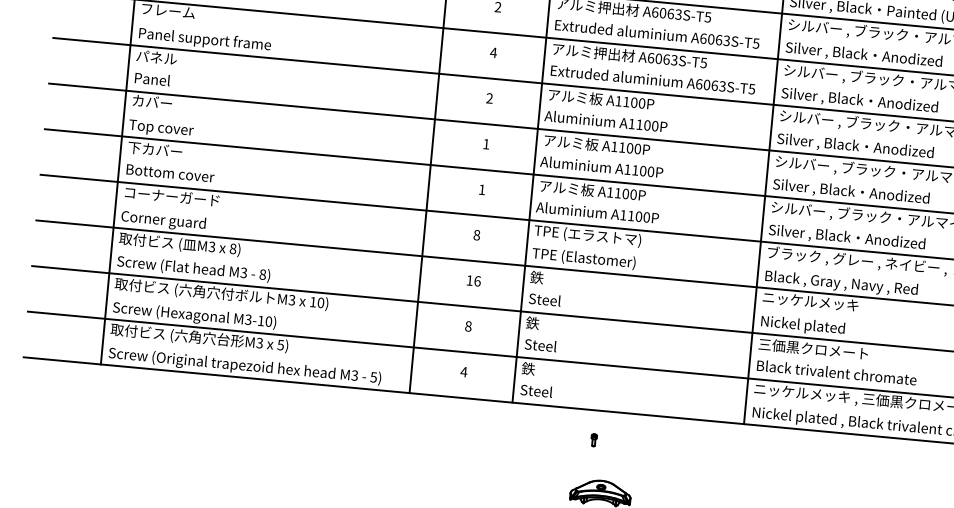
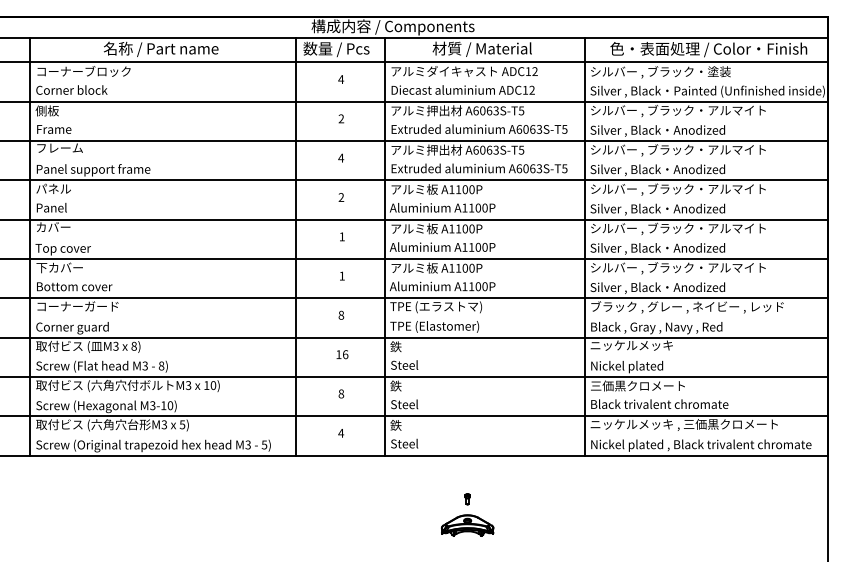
part: (593, 440) -> (467, 499), moved

